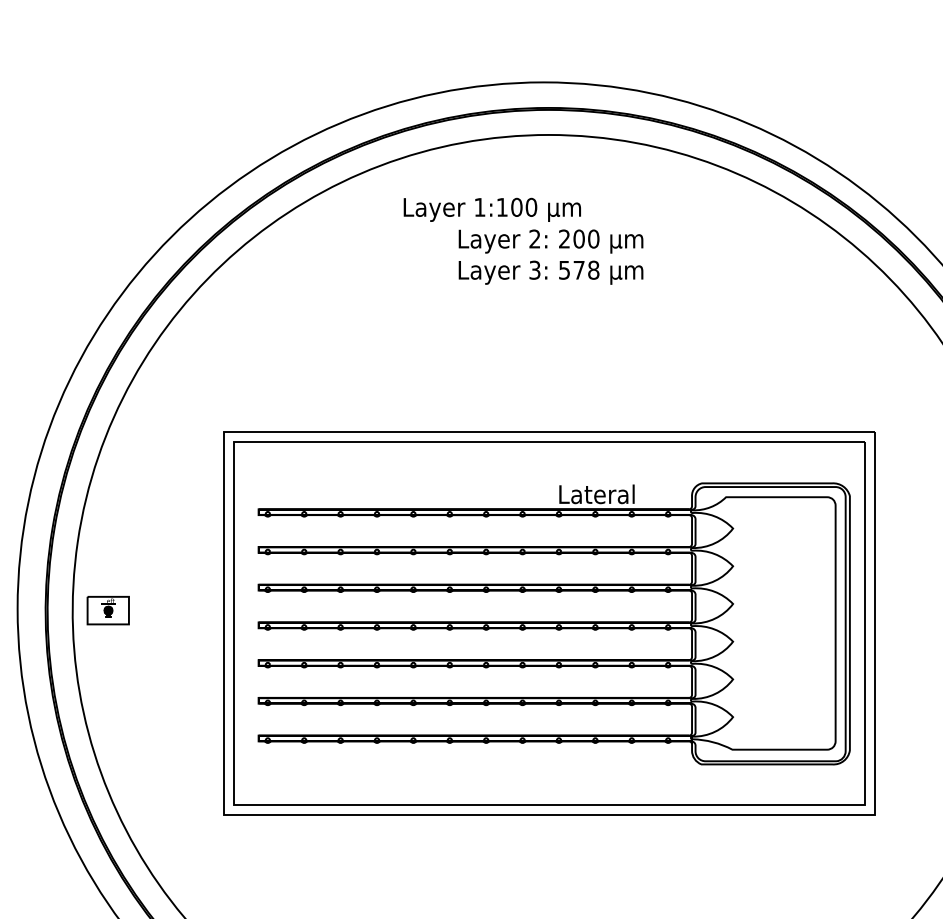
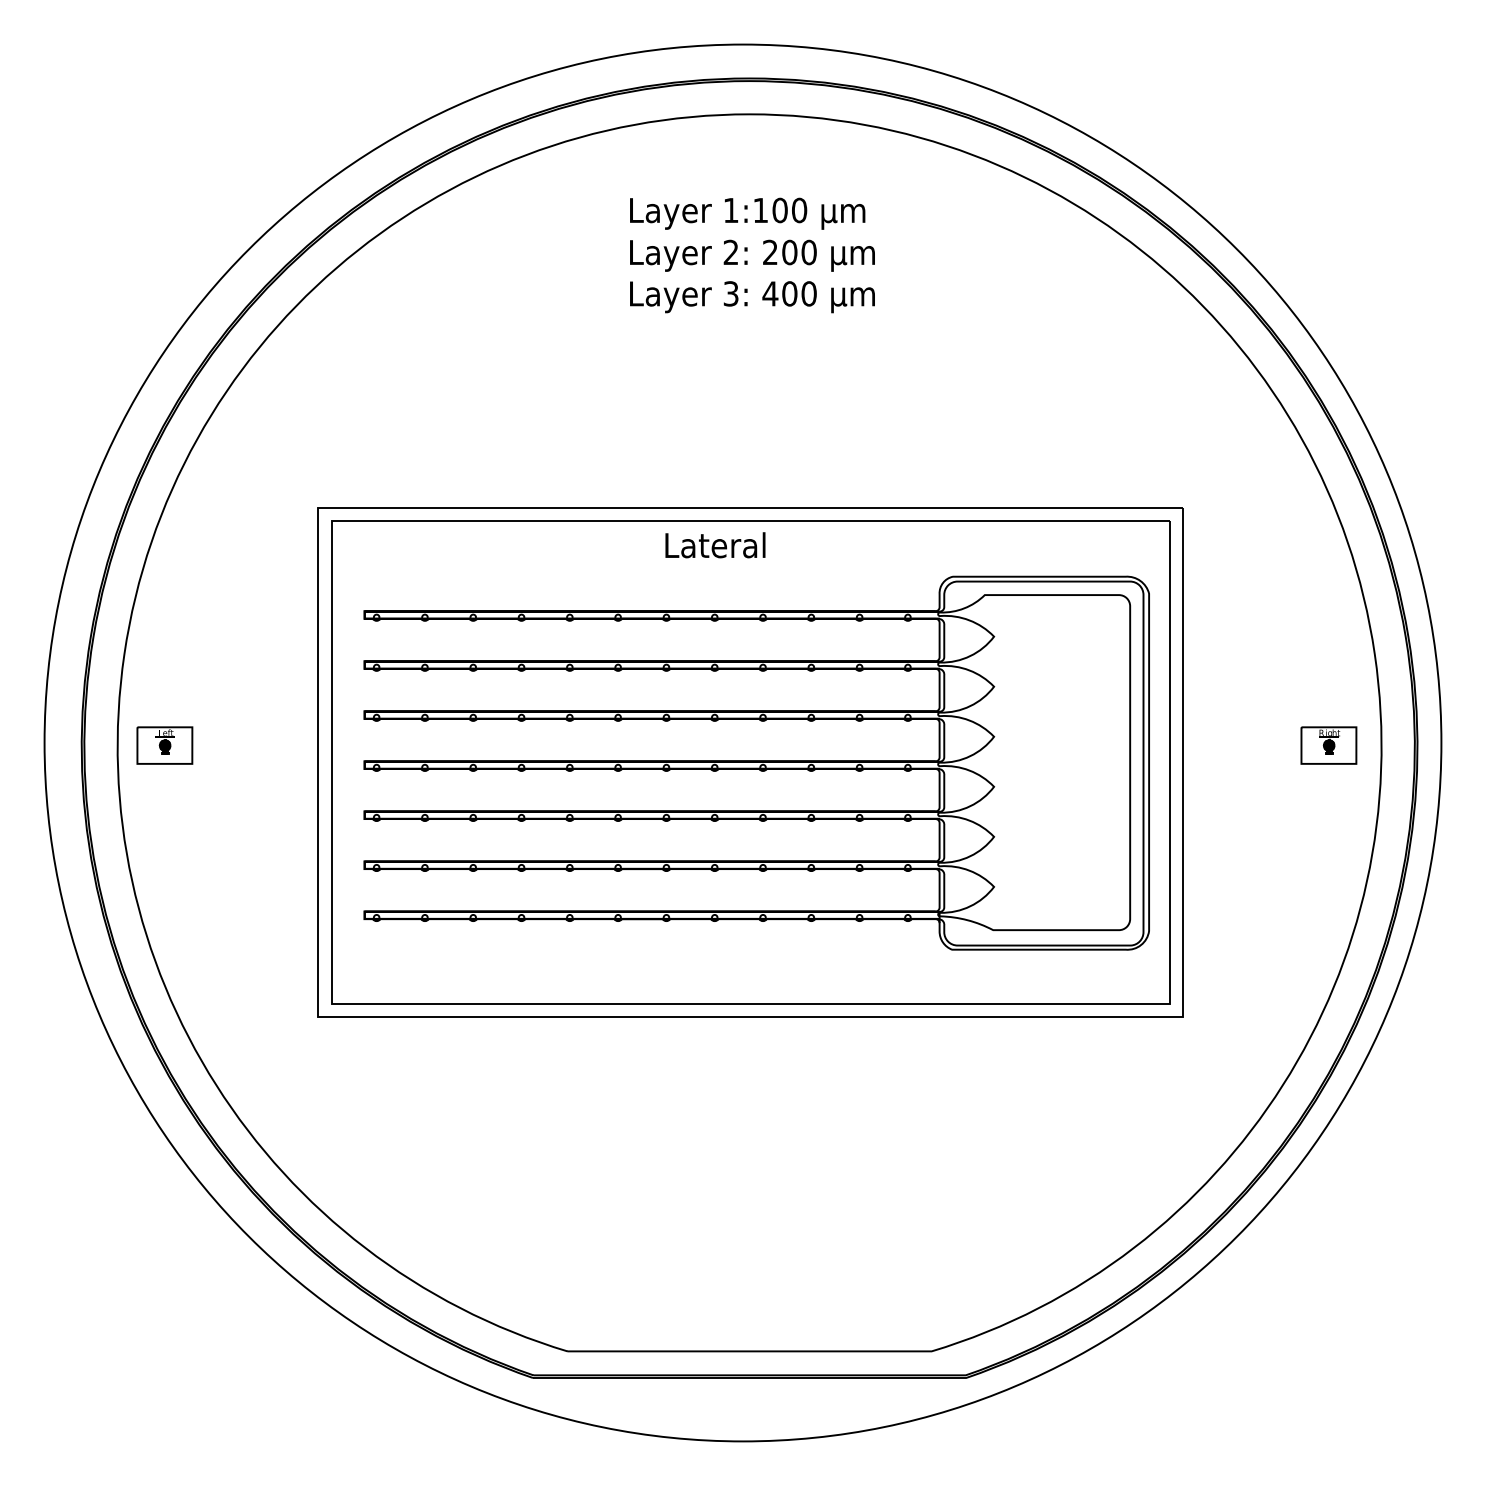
text: (492, 209) -> (747, 213), moved
text: (578, 269) -> (789, 293), 578 -> 400
text: (597, 494) -> (715, 545), moved

